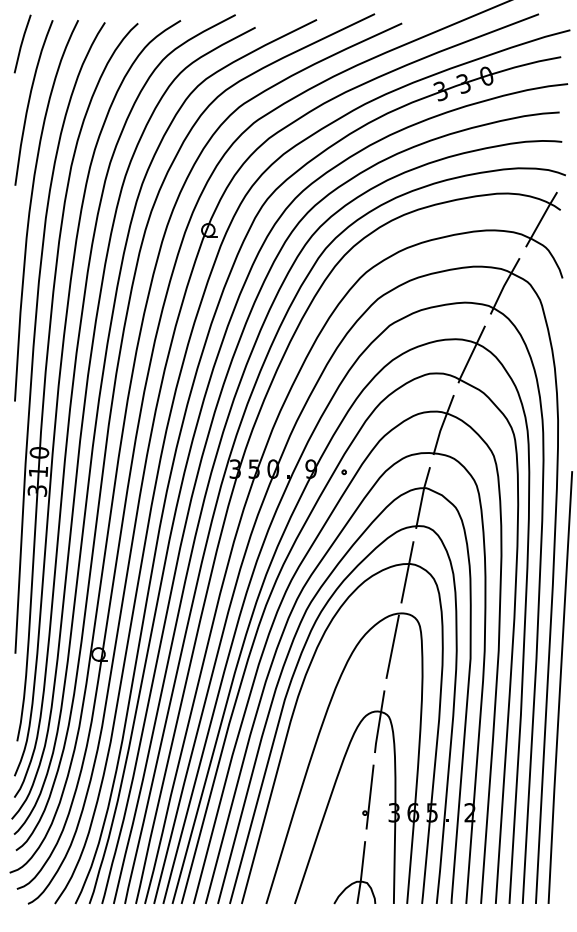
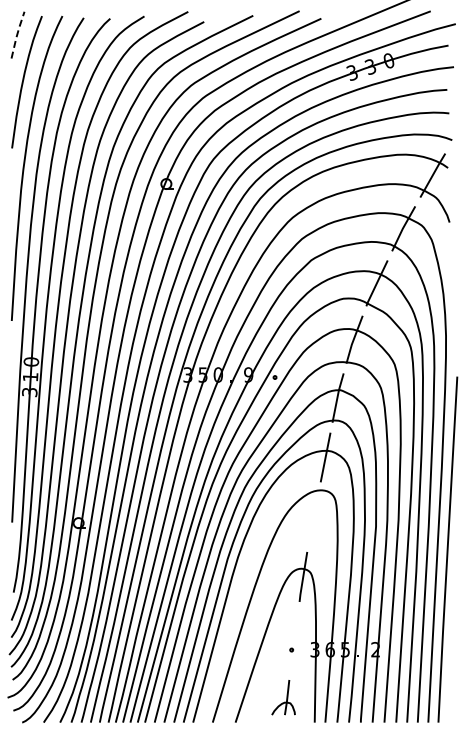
line: (22, 43) -> (17, 34), solid -> dashed
line: (392, 646) -> (313, 516), removed
line: (369, 797) -> (295, 637), removed
part: (354, 872) -> (283, 697), size x0.7

